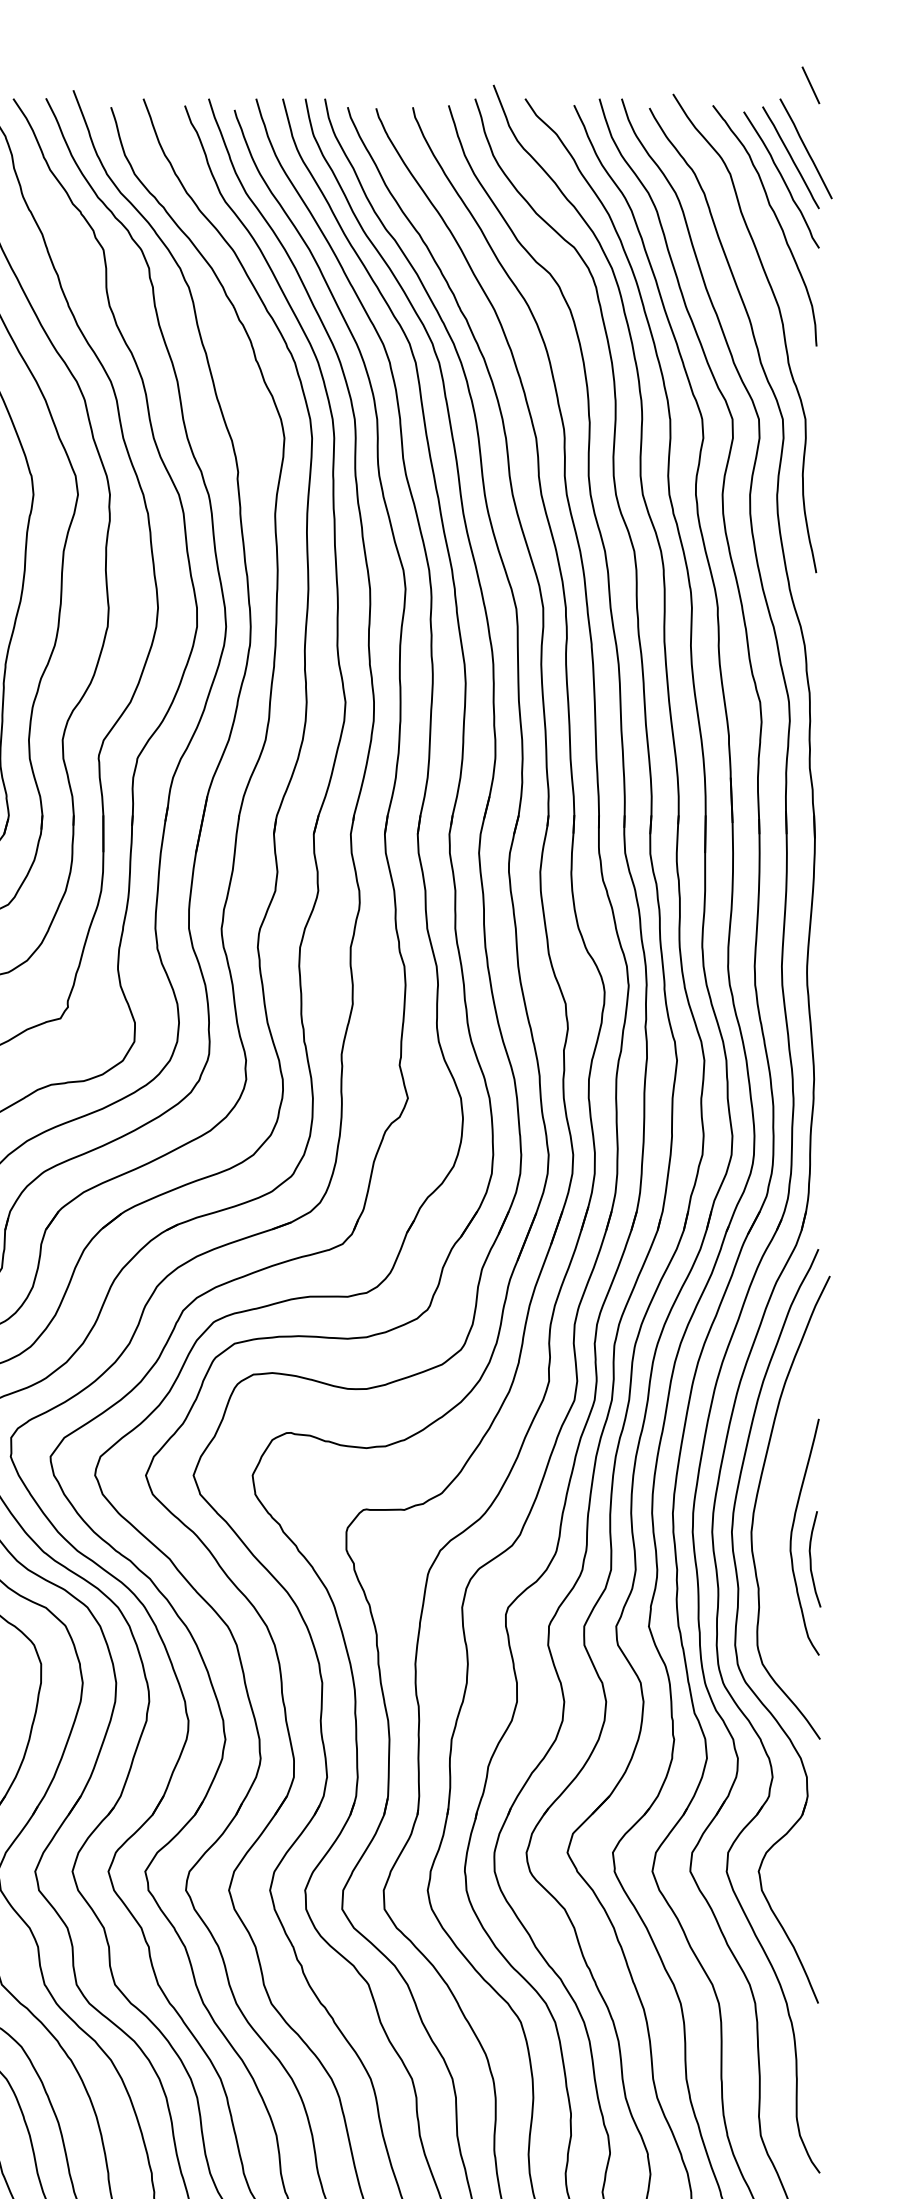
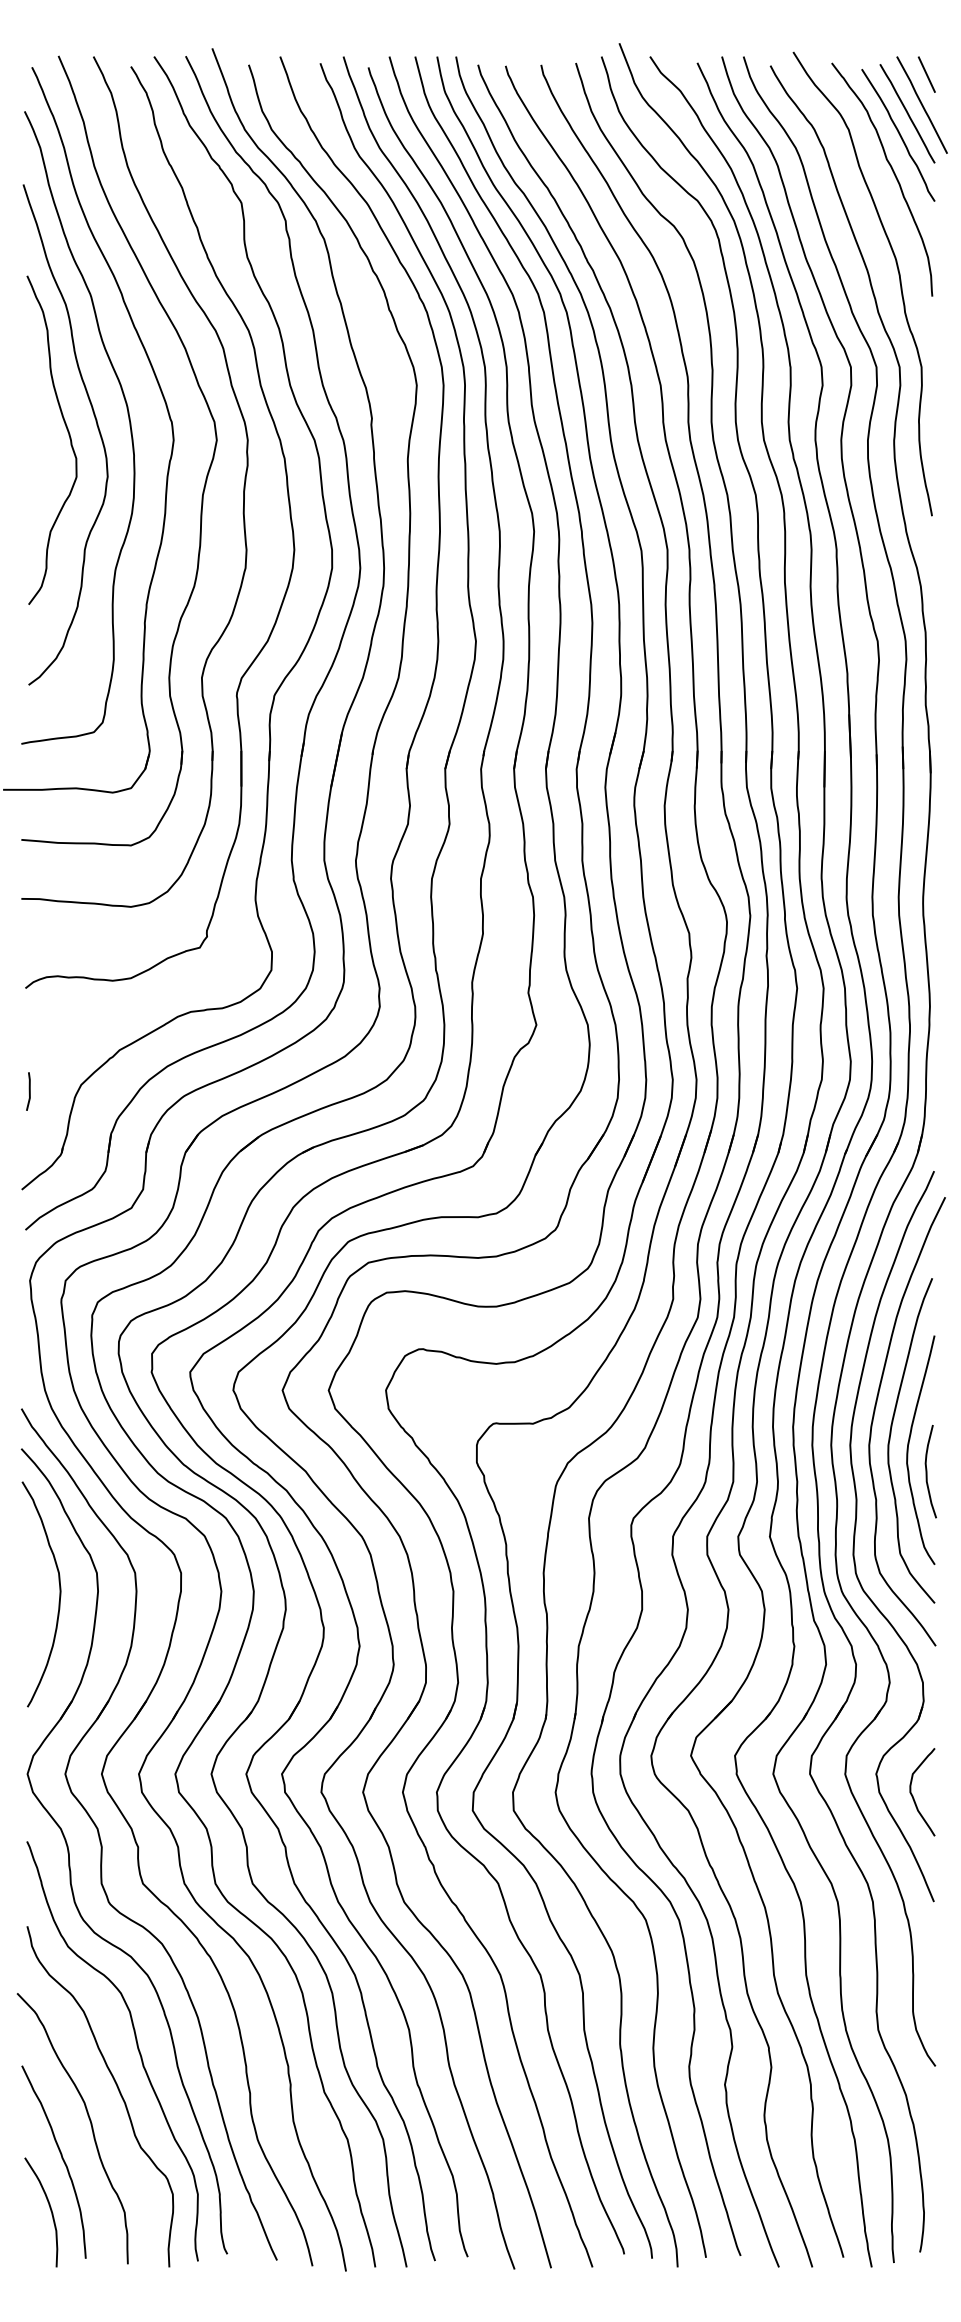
line: (810, 85) -> (926, 74), moved
curve: (774, 1520) -> (891, 1434), added
curve: (797, 1893) -> (913, 1795), added

